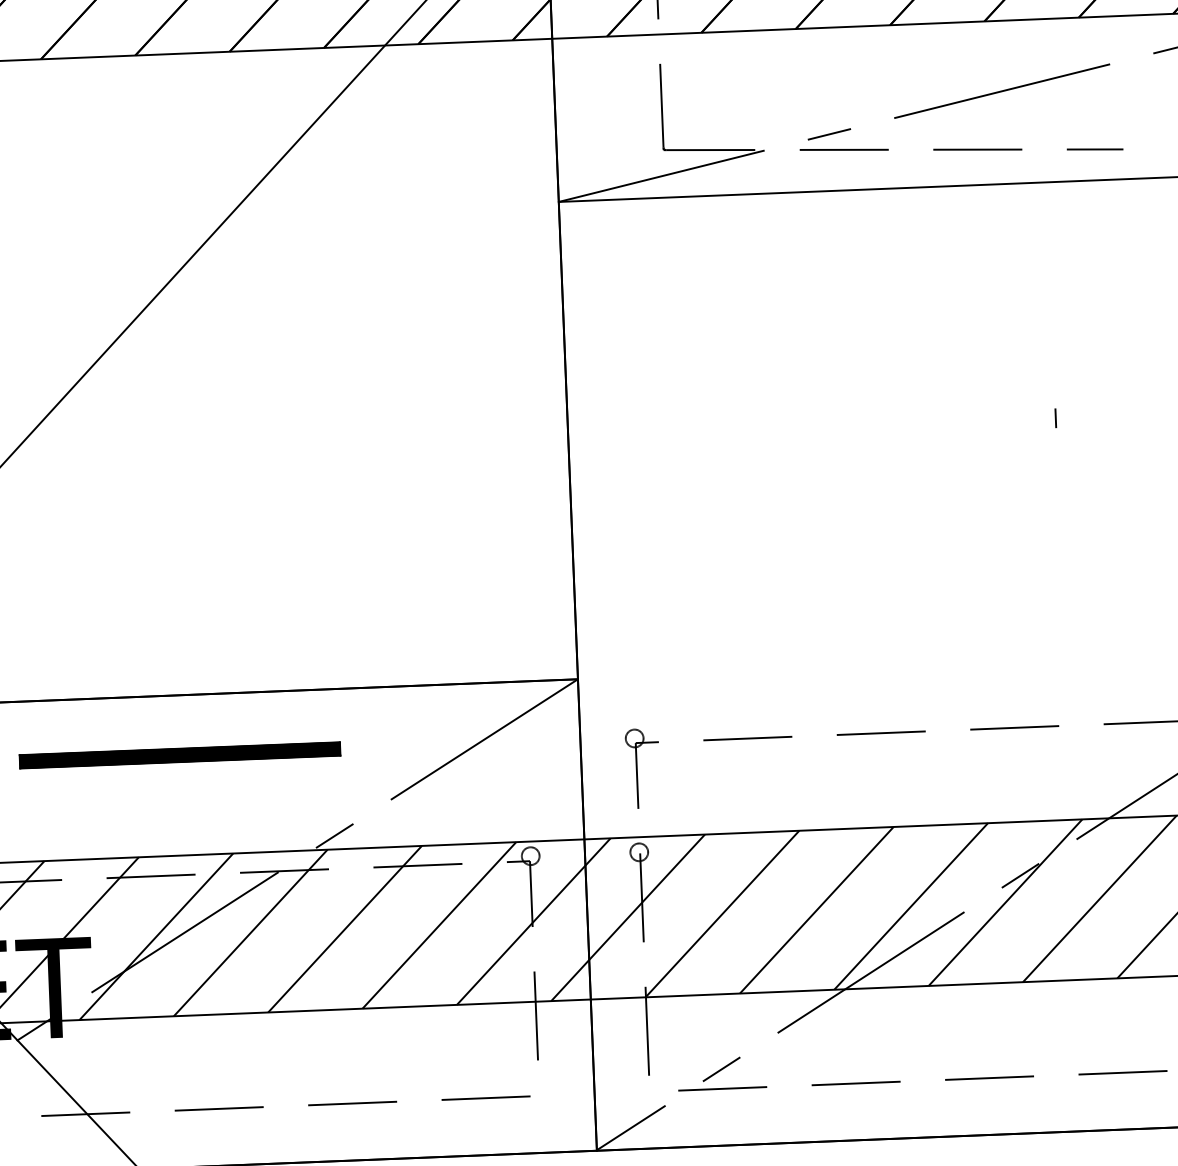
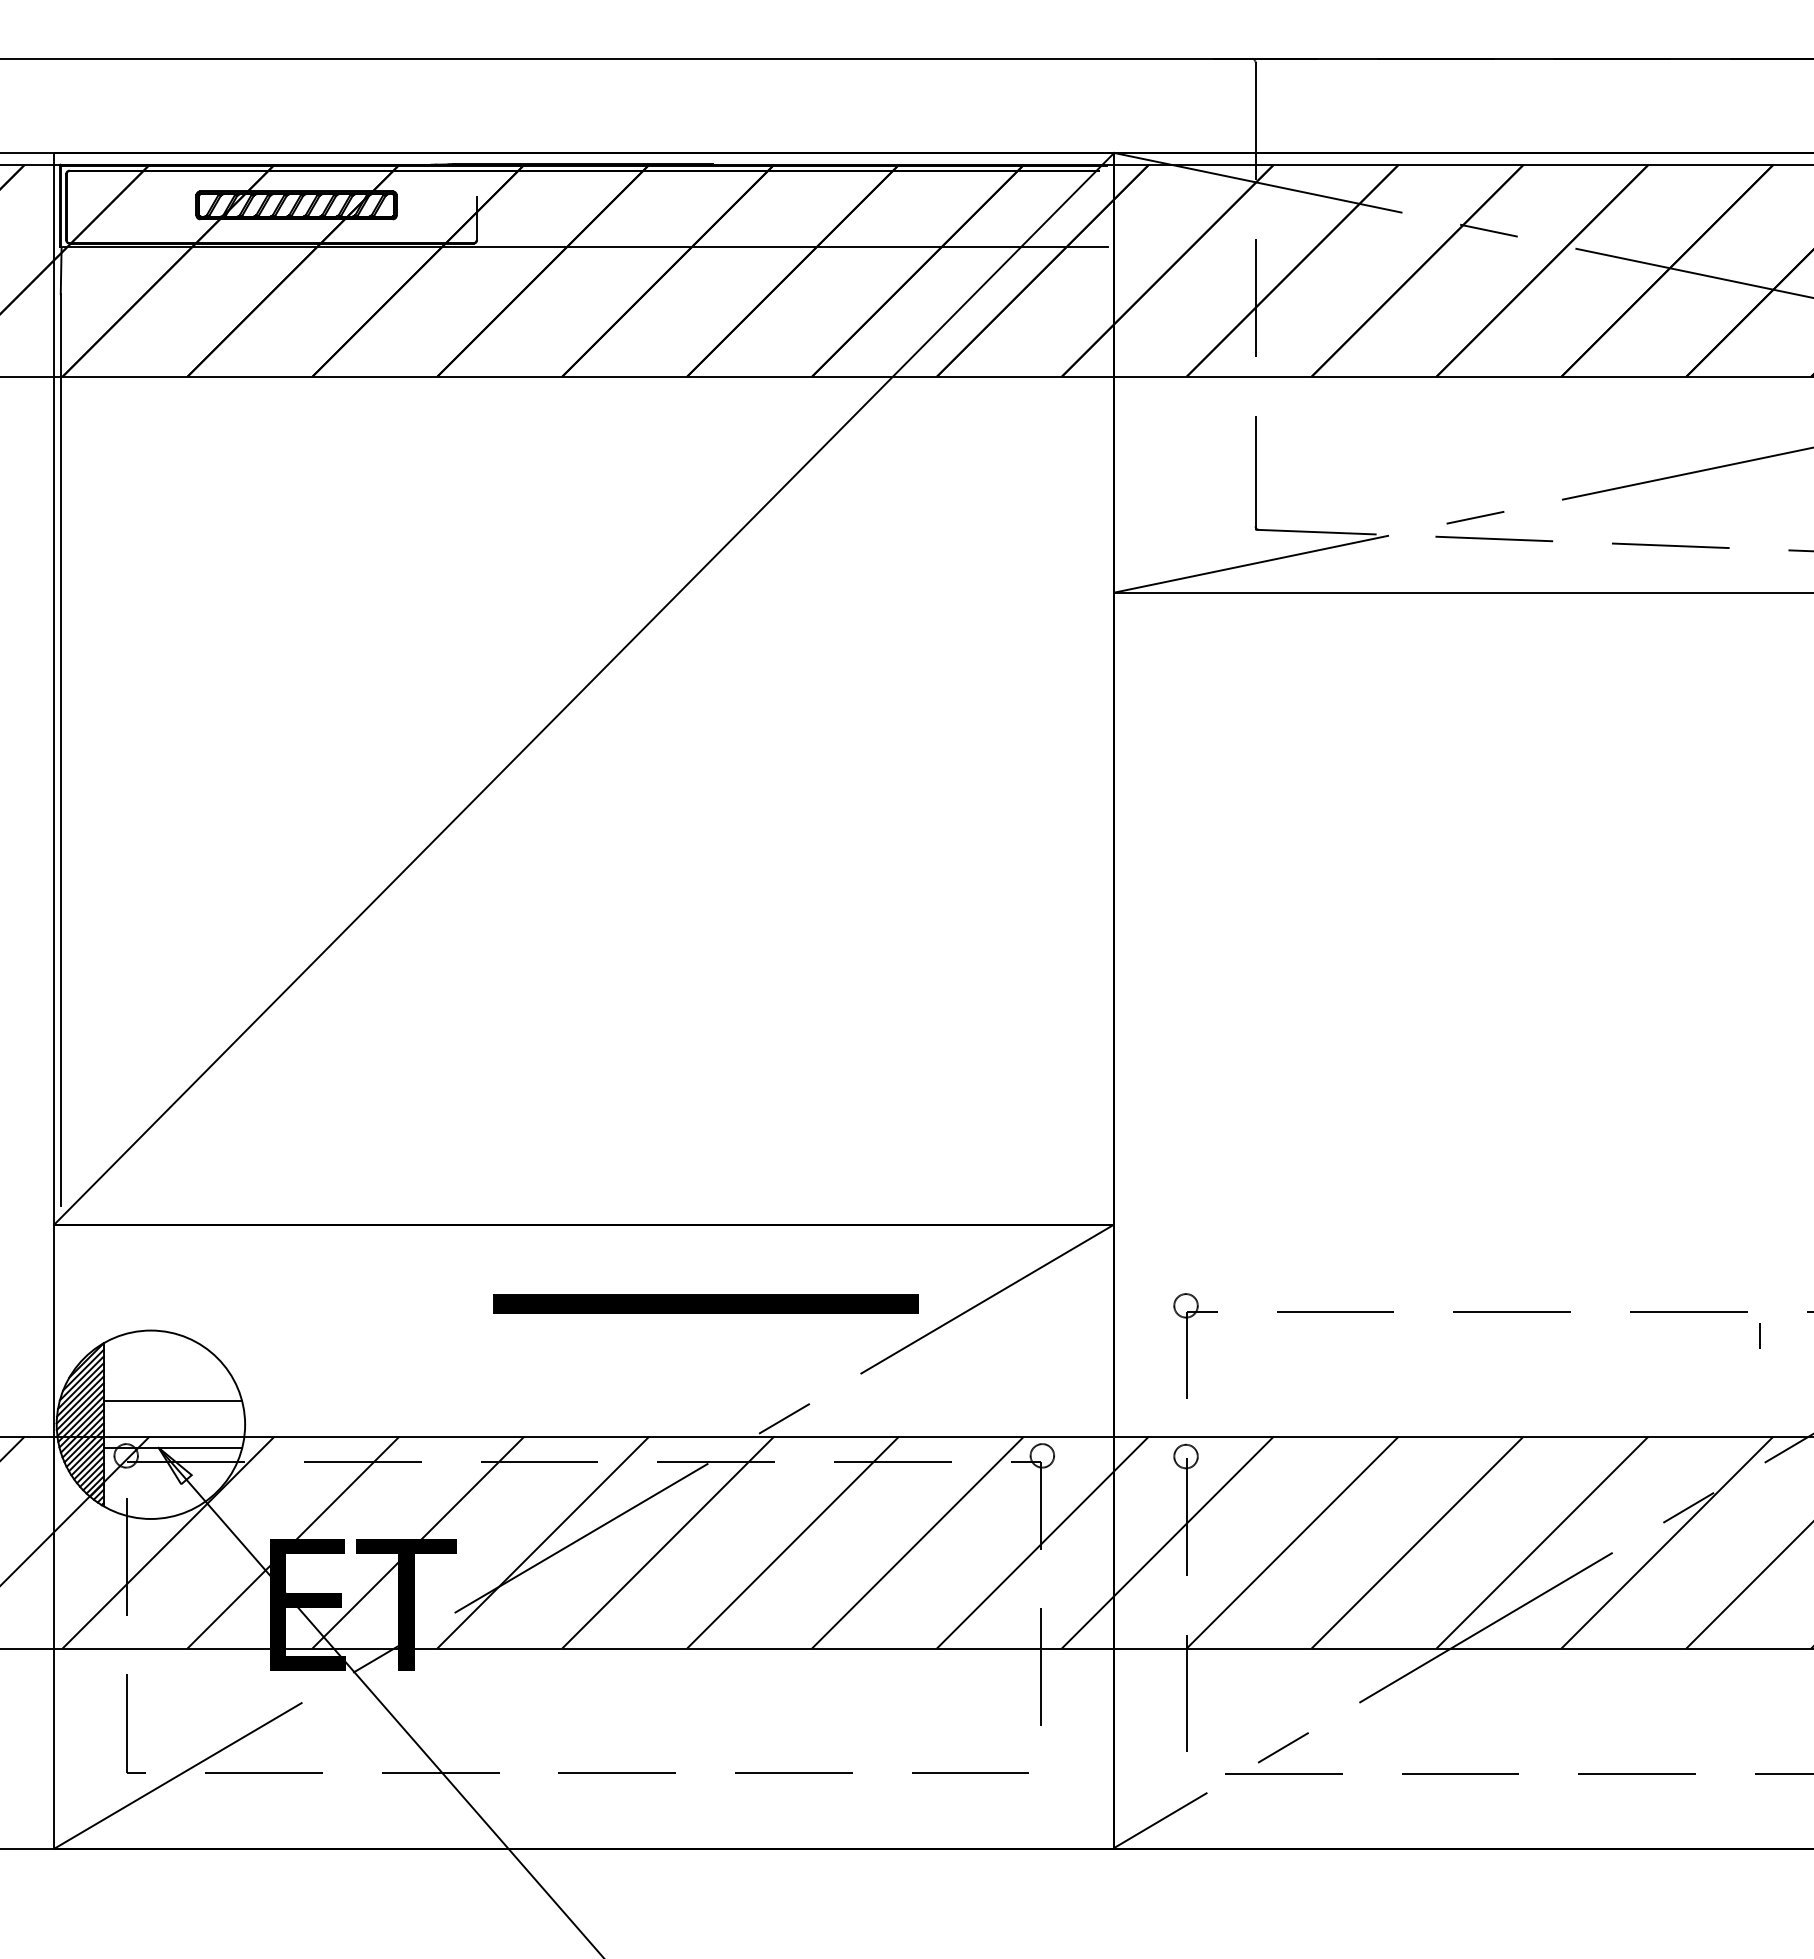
line: (1055, 417) -> (1759, 1335), moved
part: (179, 755) -> (705, 1303), moved

